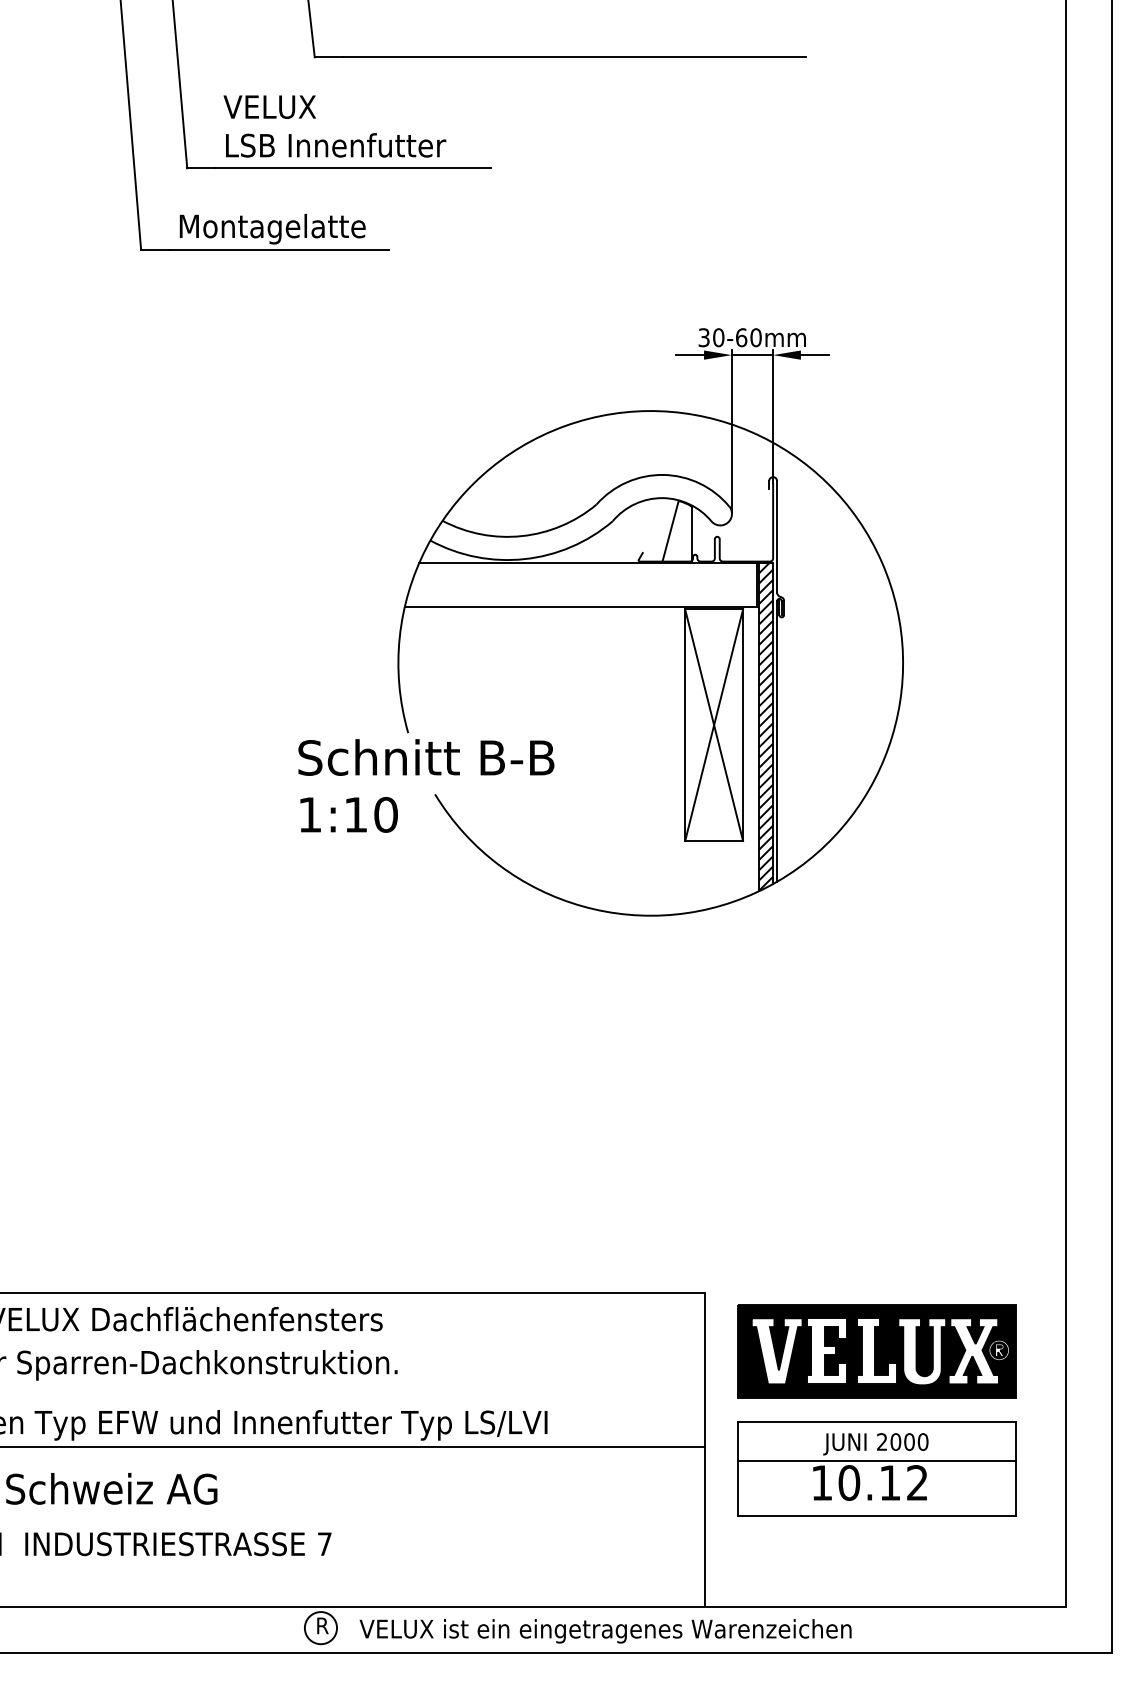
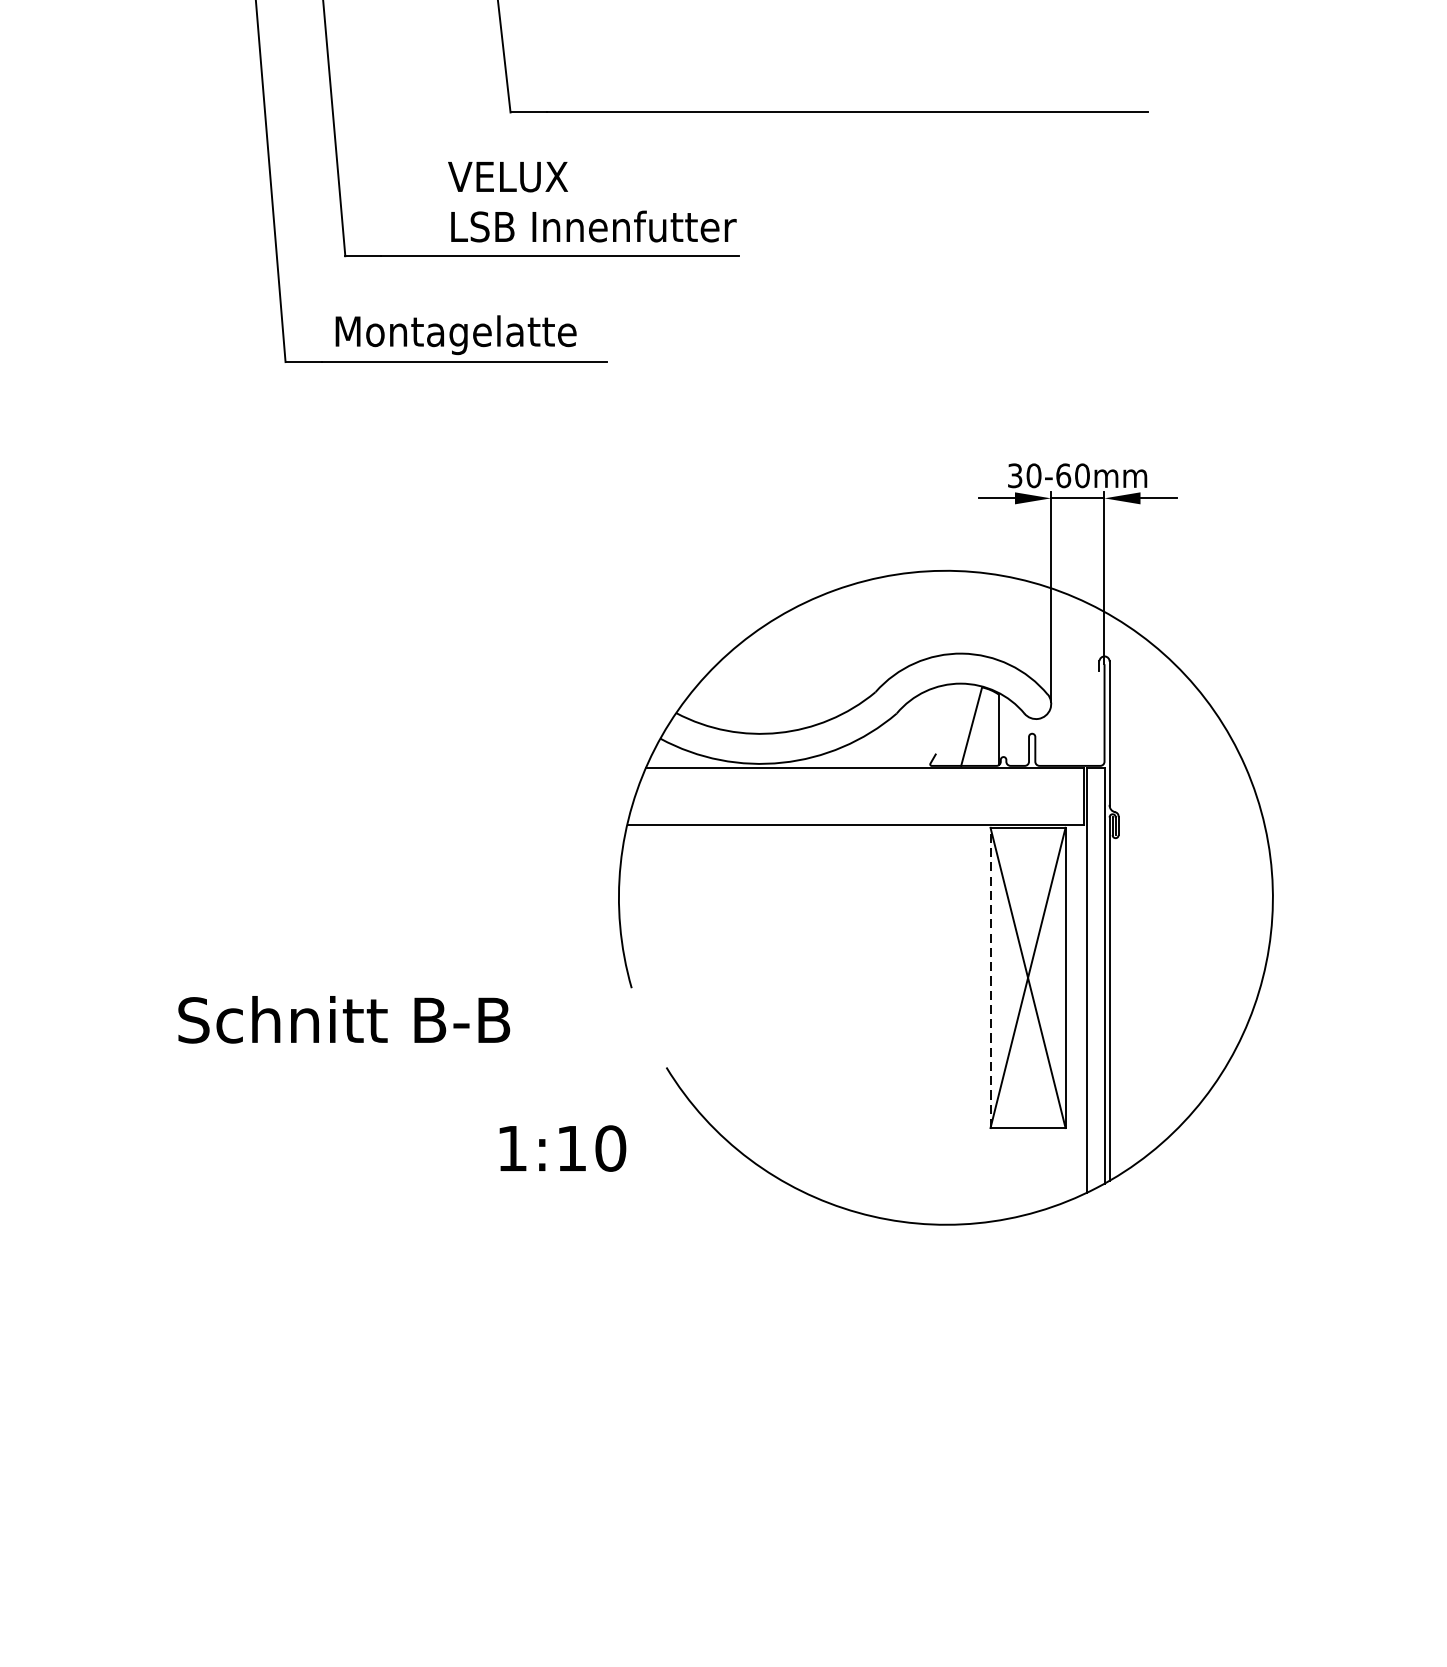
text: (334, 126) -> (591, 202), moved
line: (685, 725) -> (990, 978), solid -> dashed
hatch: (766, 726) -> (1095, 979), removed
text: (426, 757) -> (344, 1019), moved
text: (348, 814) -> (562, 1148), moved

